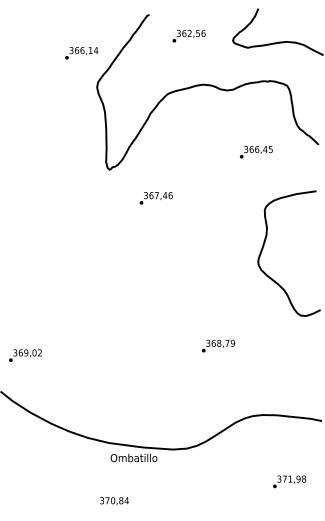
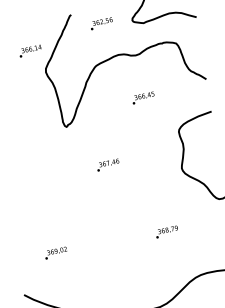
text: (256, 152) -> (143, 98), moved
text: (155, 198) -> (107, 165), moved
text: (25, 355) -> (56, 253), moved

